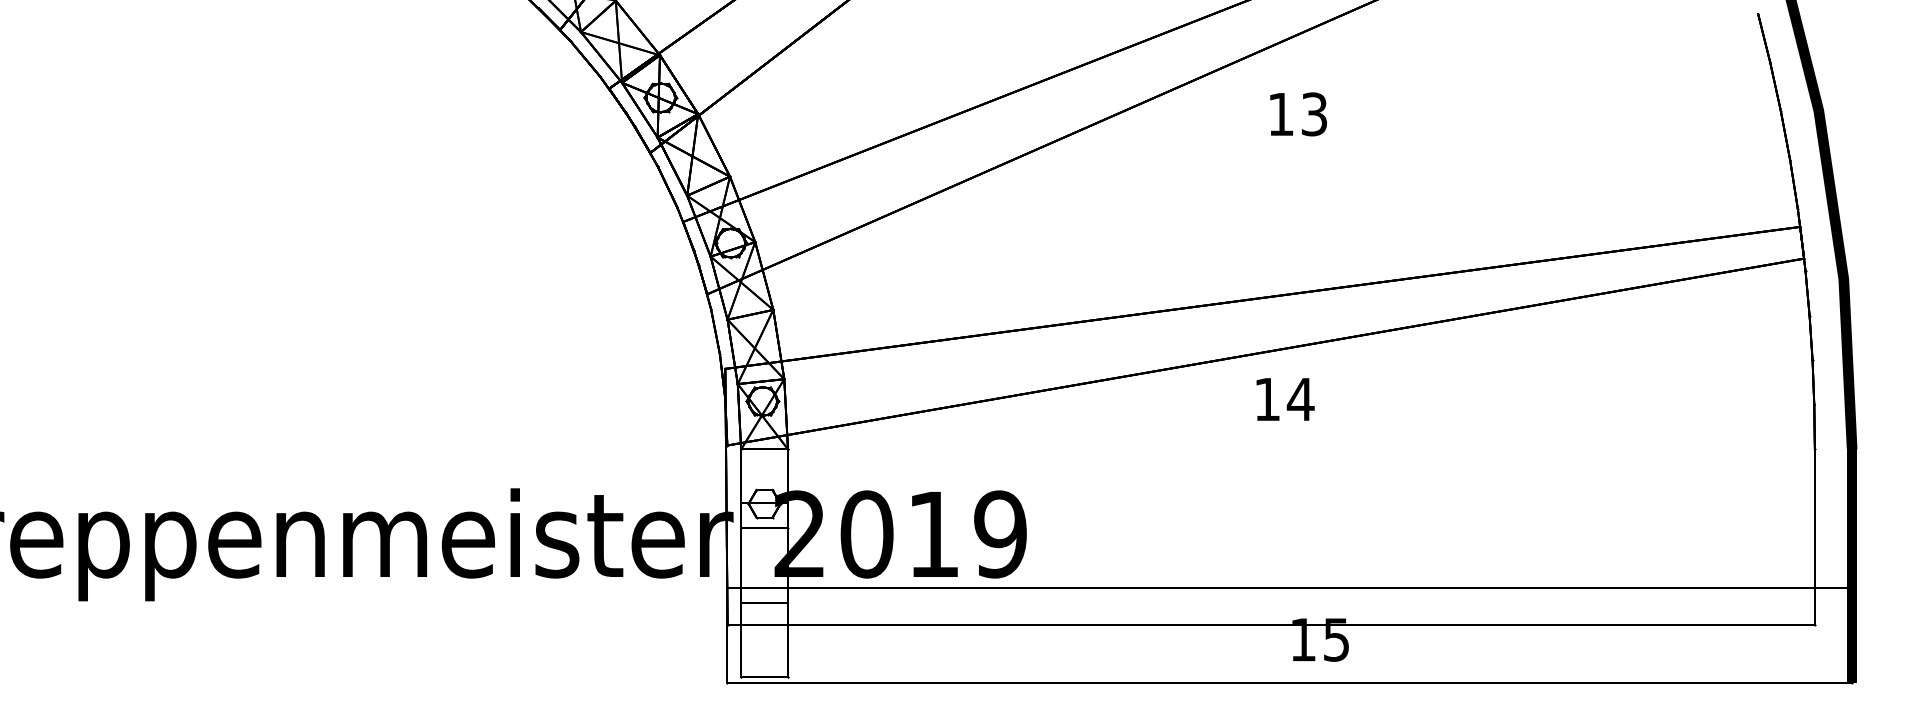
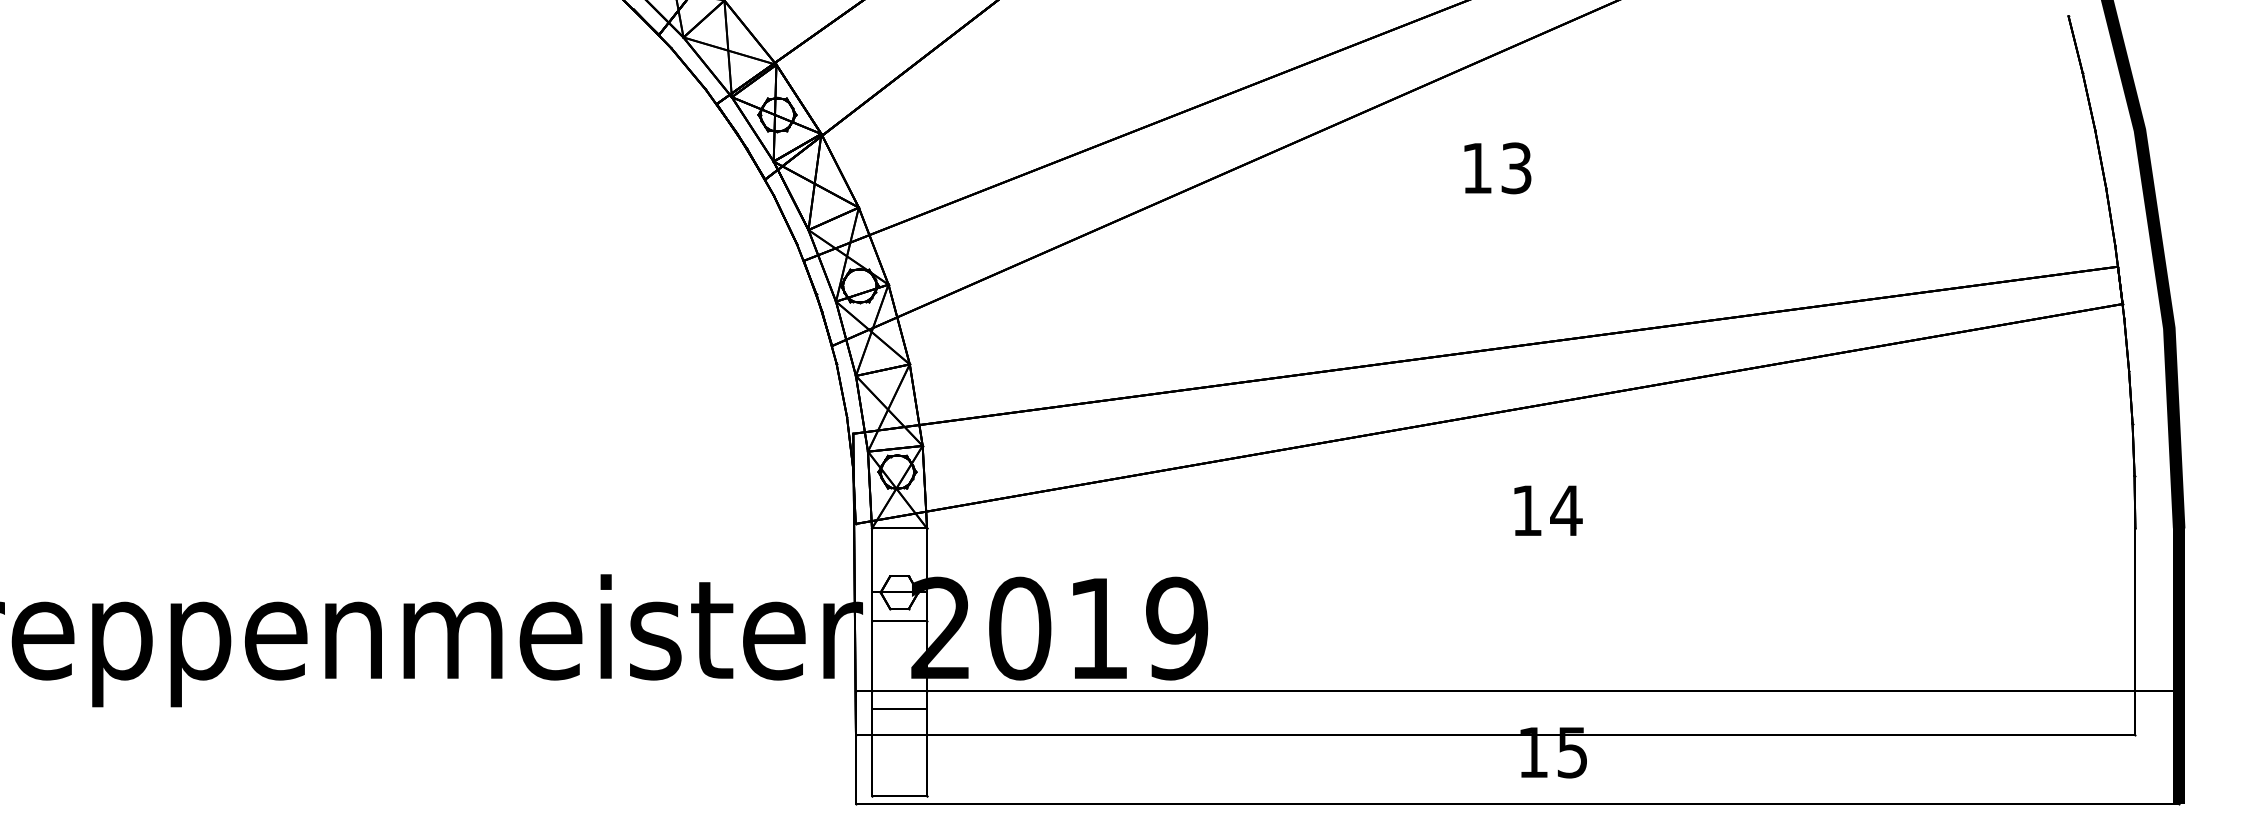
text: (1298, 114) -> (1497, 168), moved
text: (1285, 399) -> (1548, 510), moved

